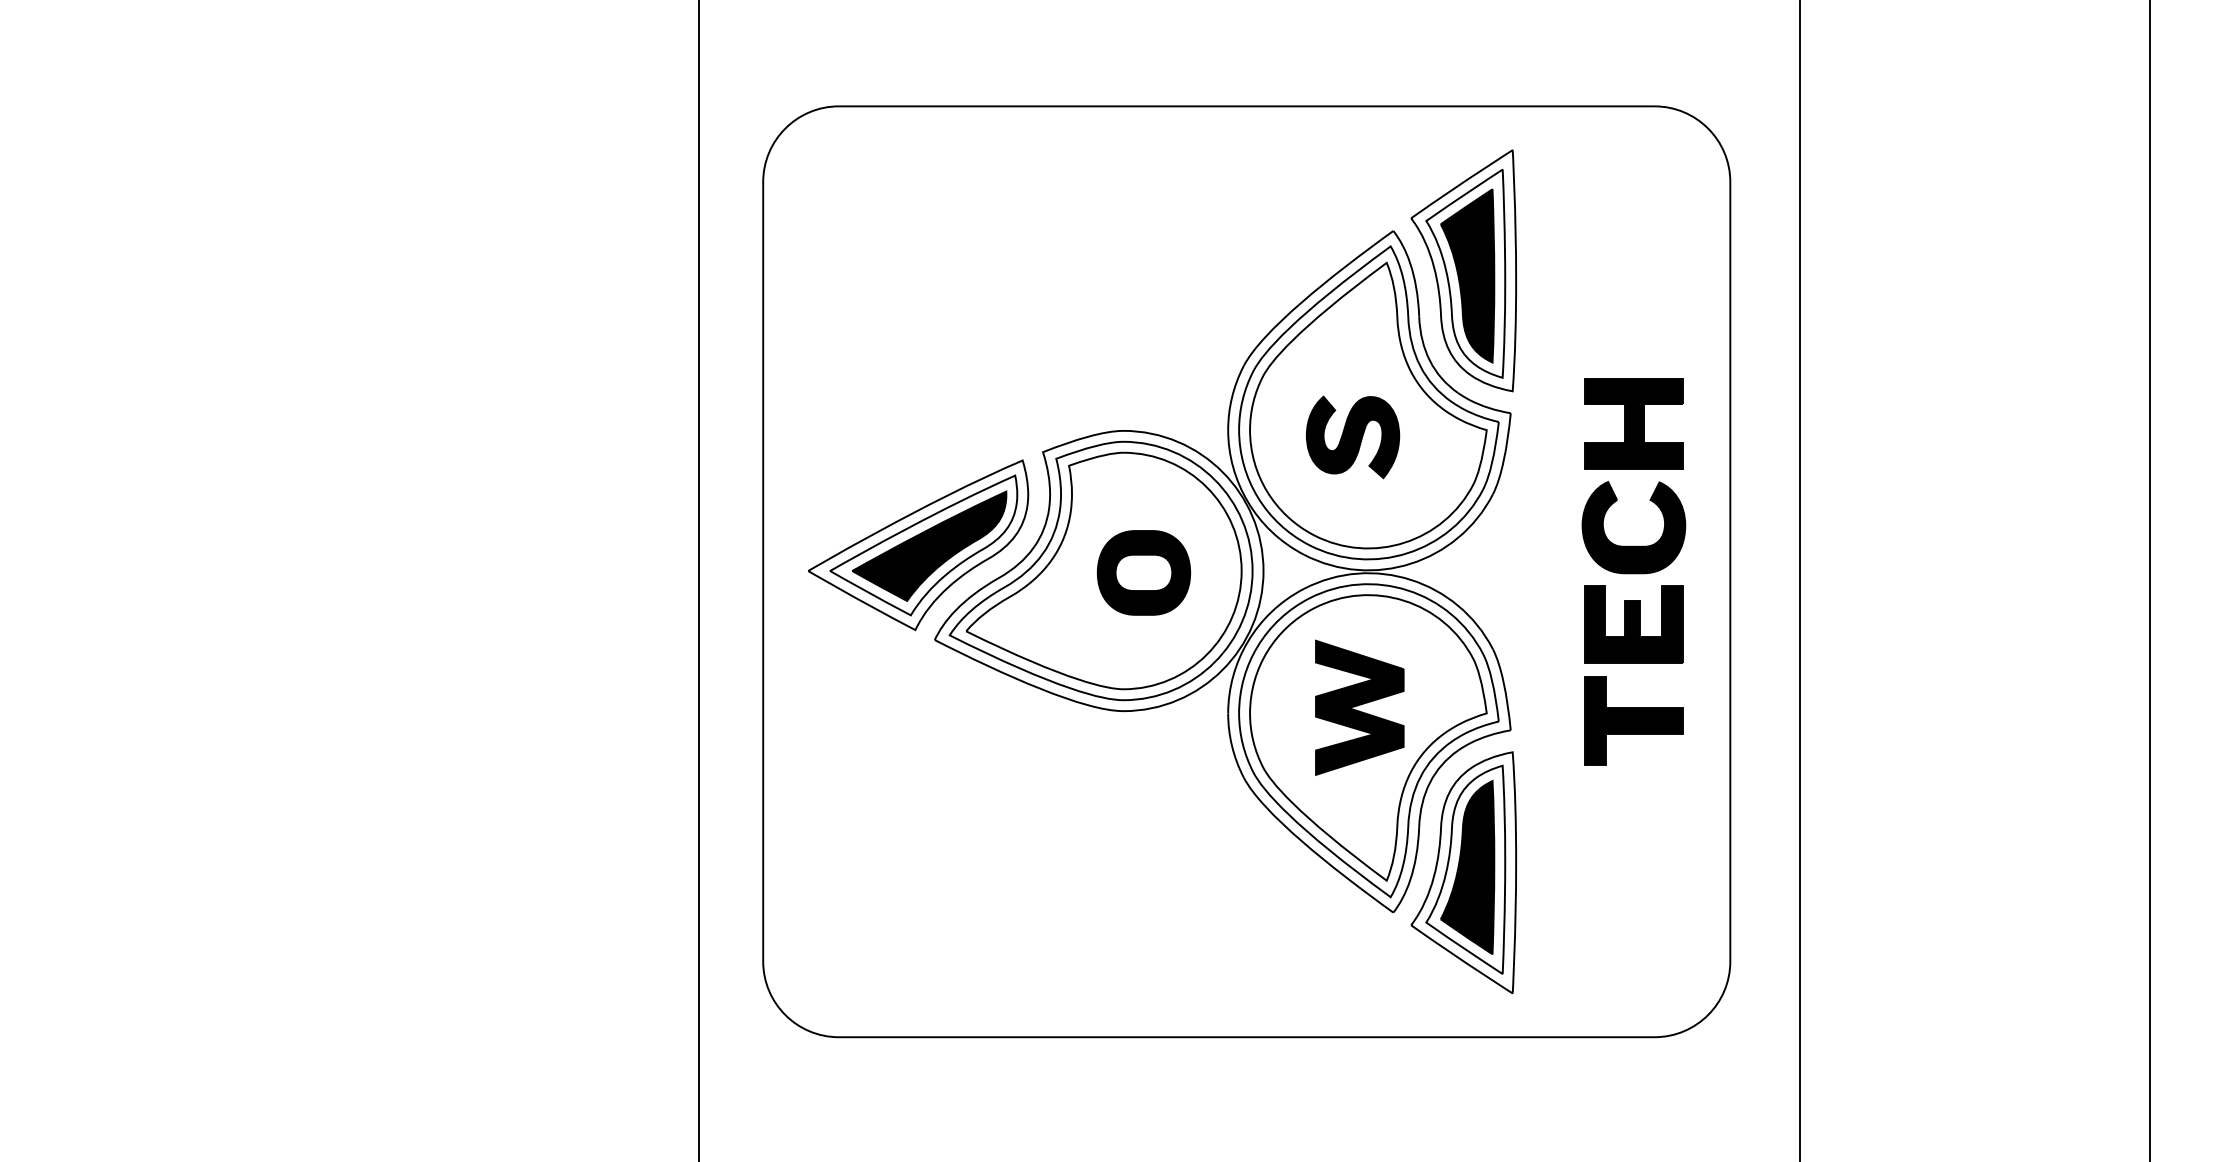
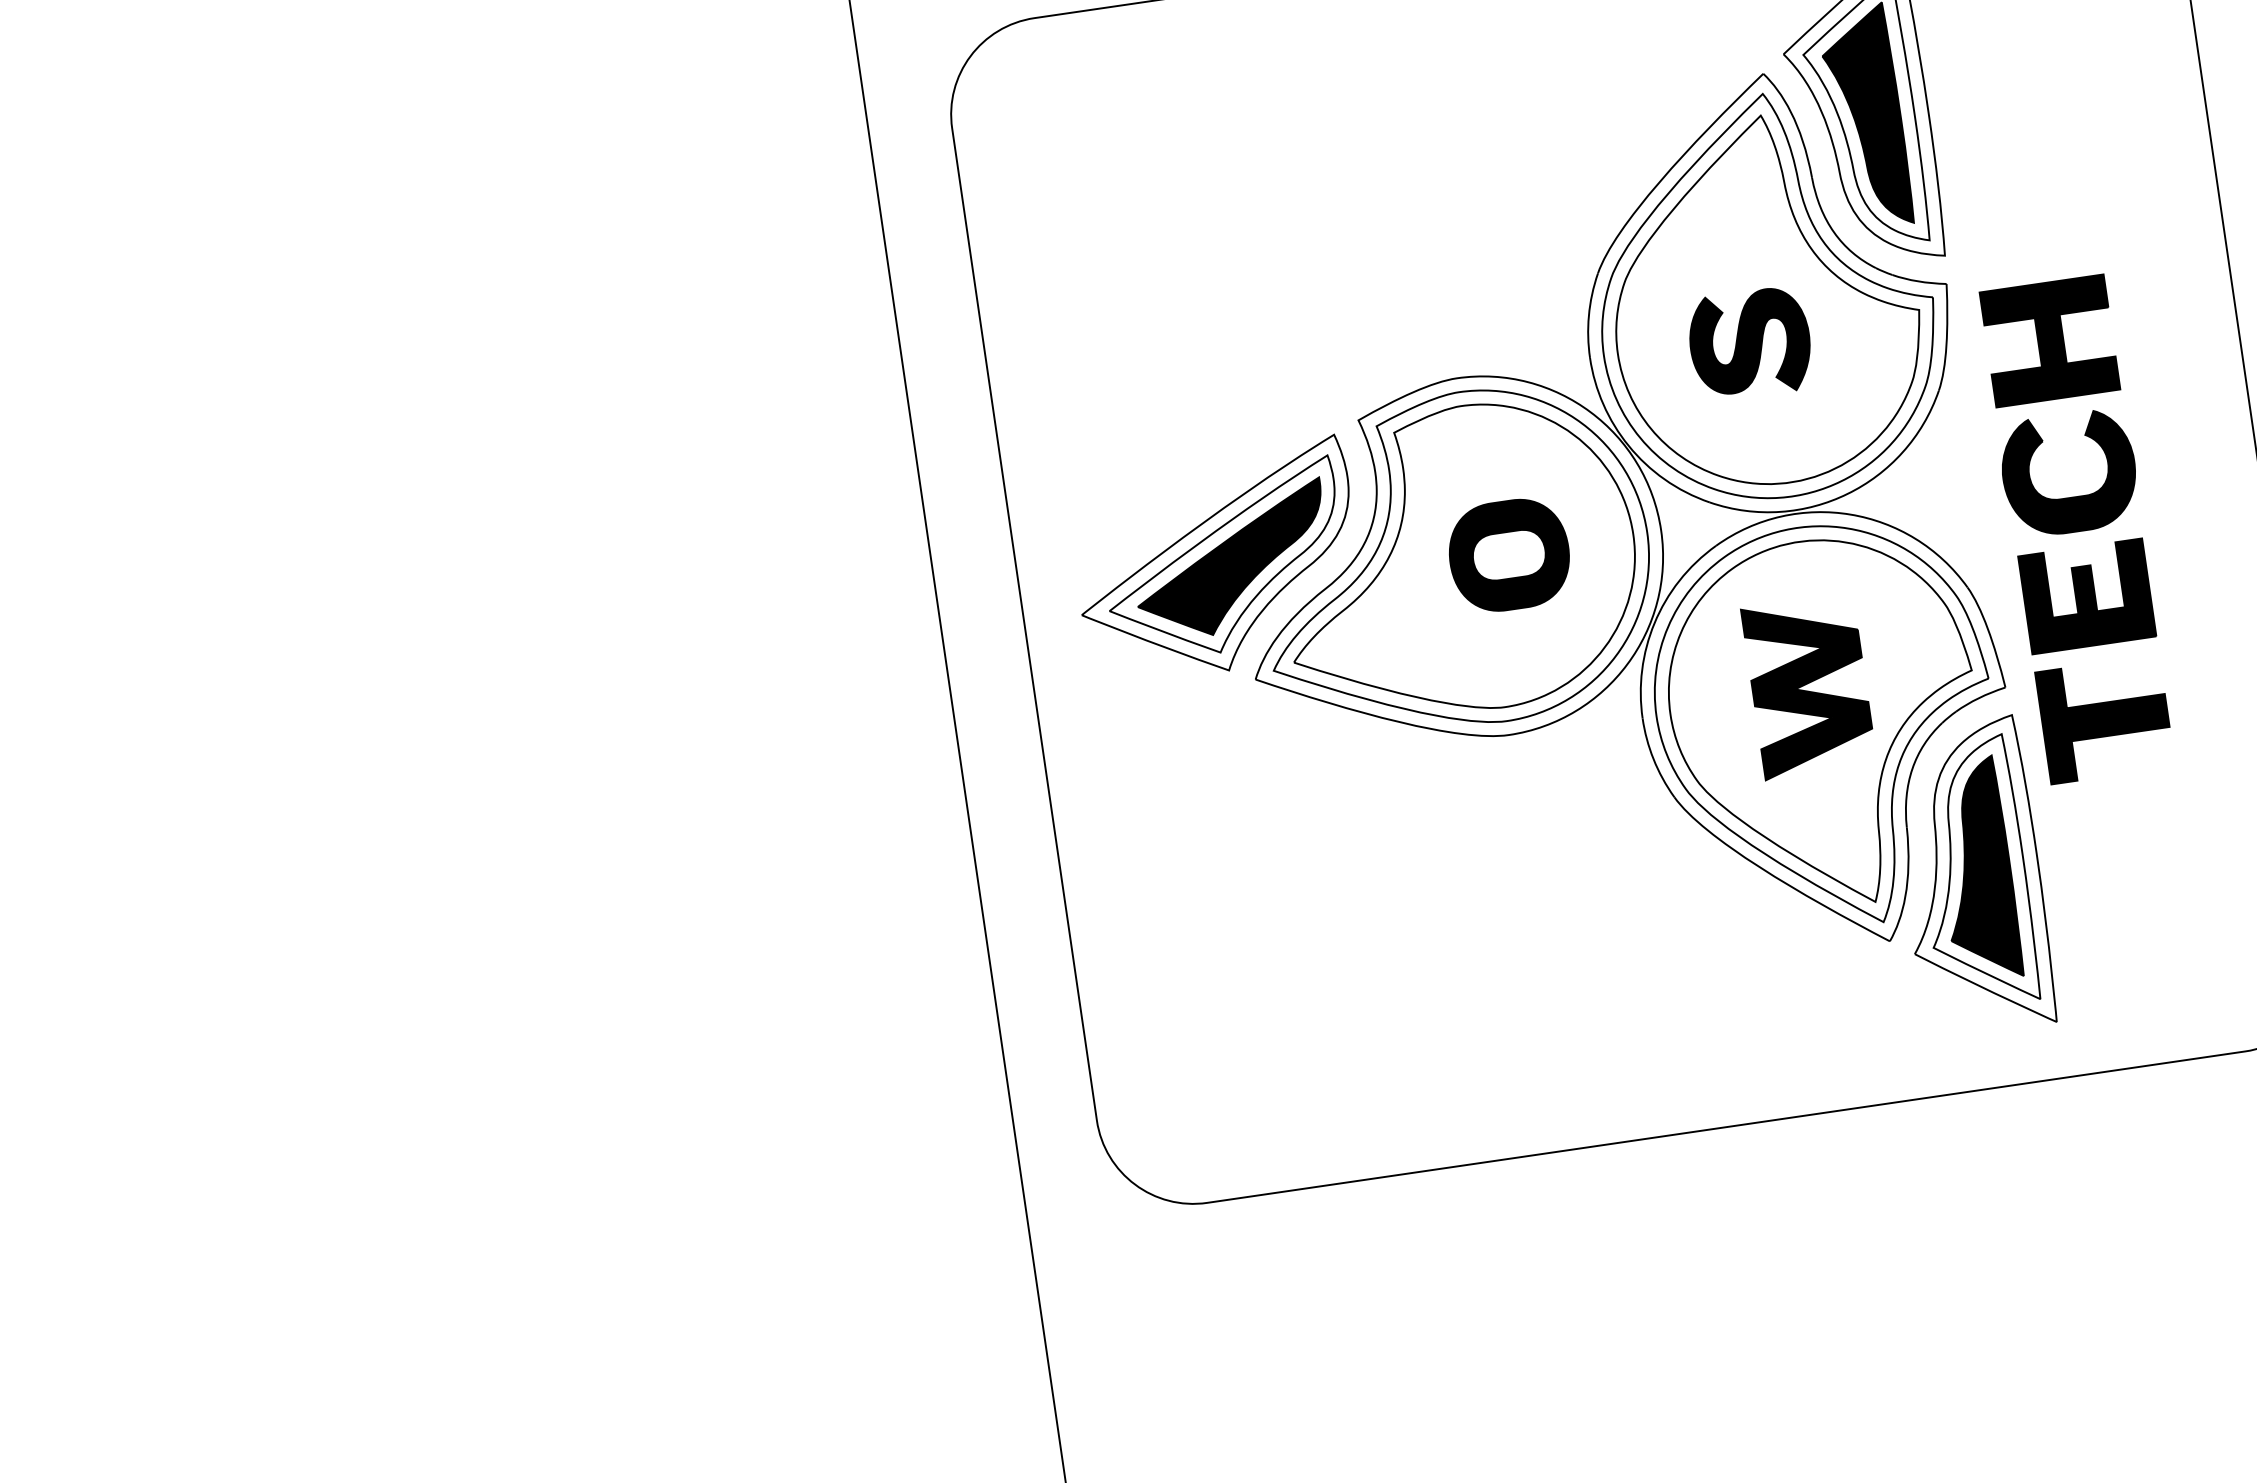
part: (1633, 571) -> (2076, 529), moved

